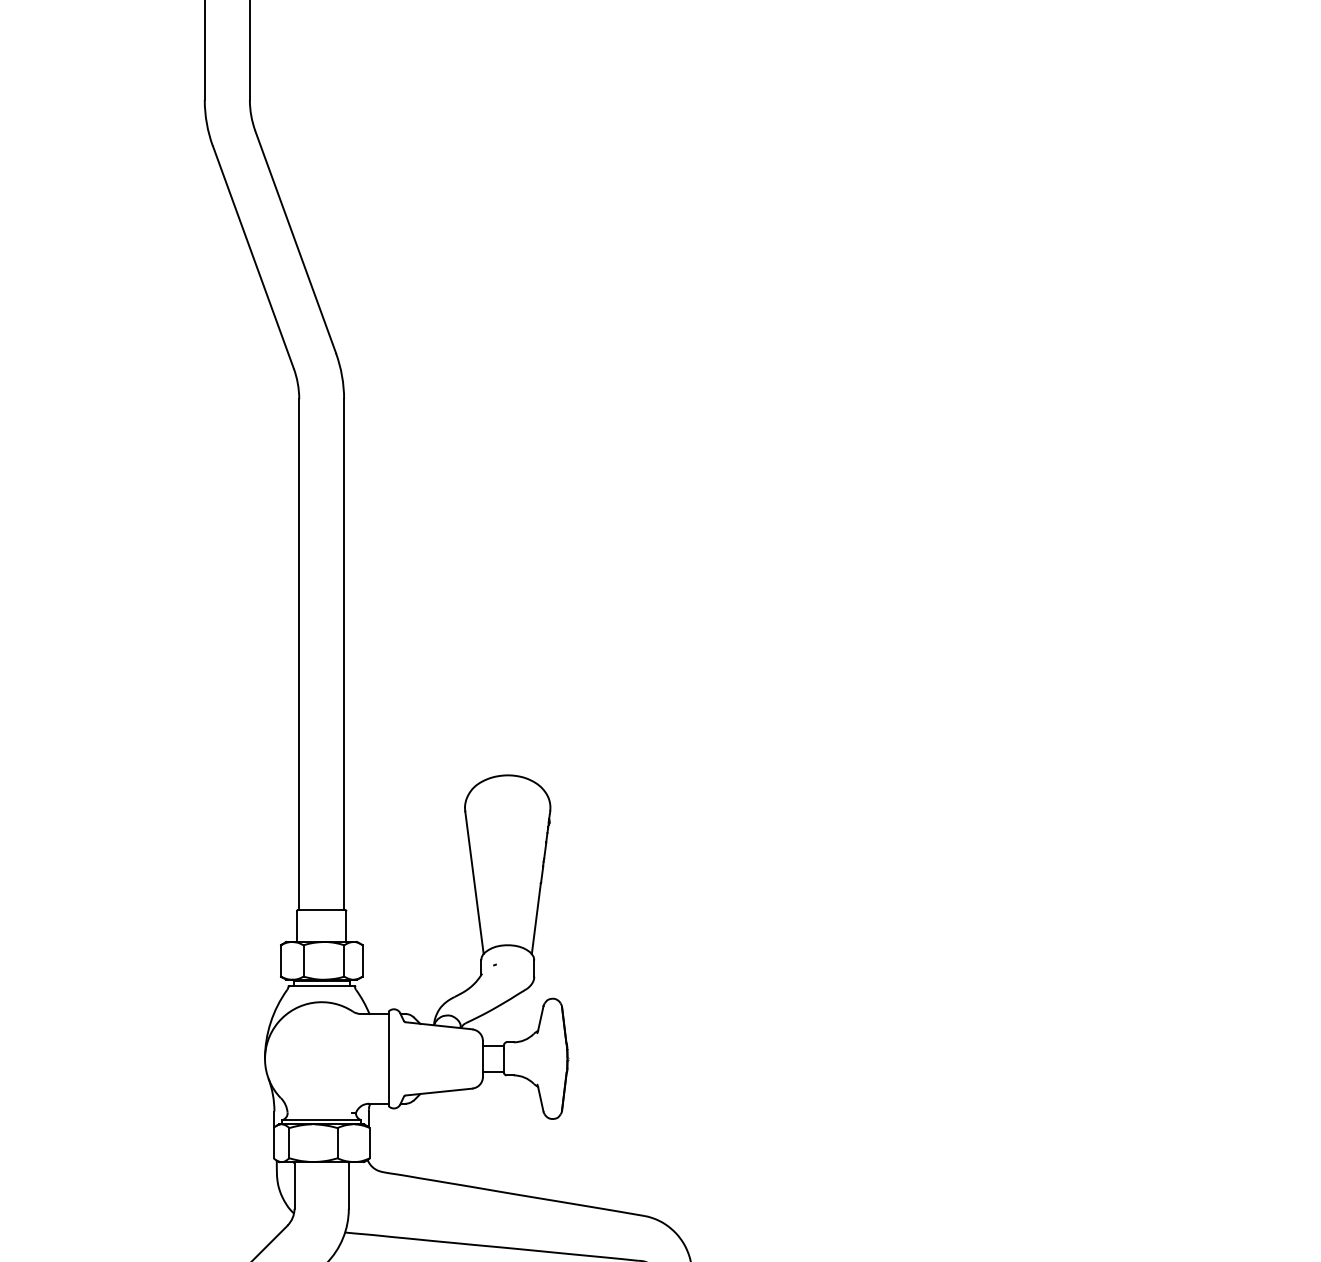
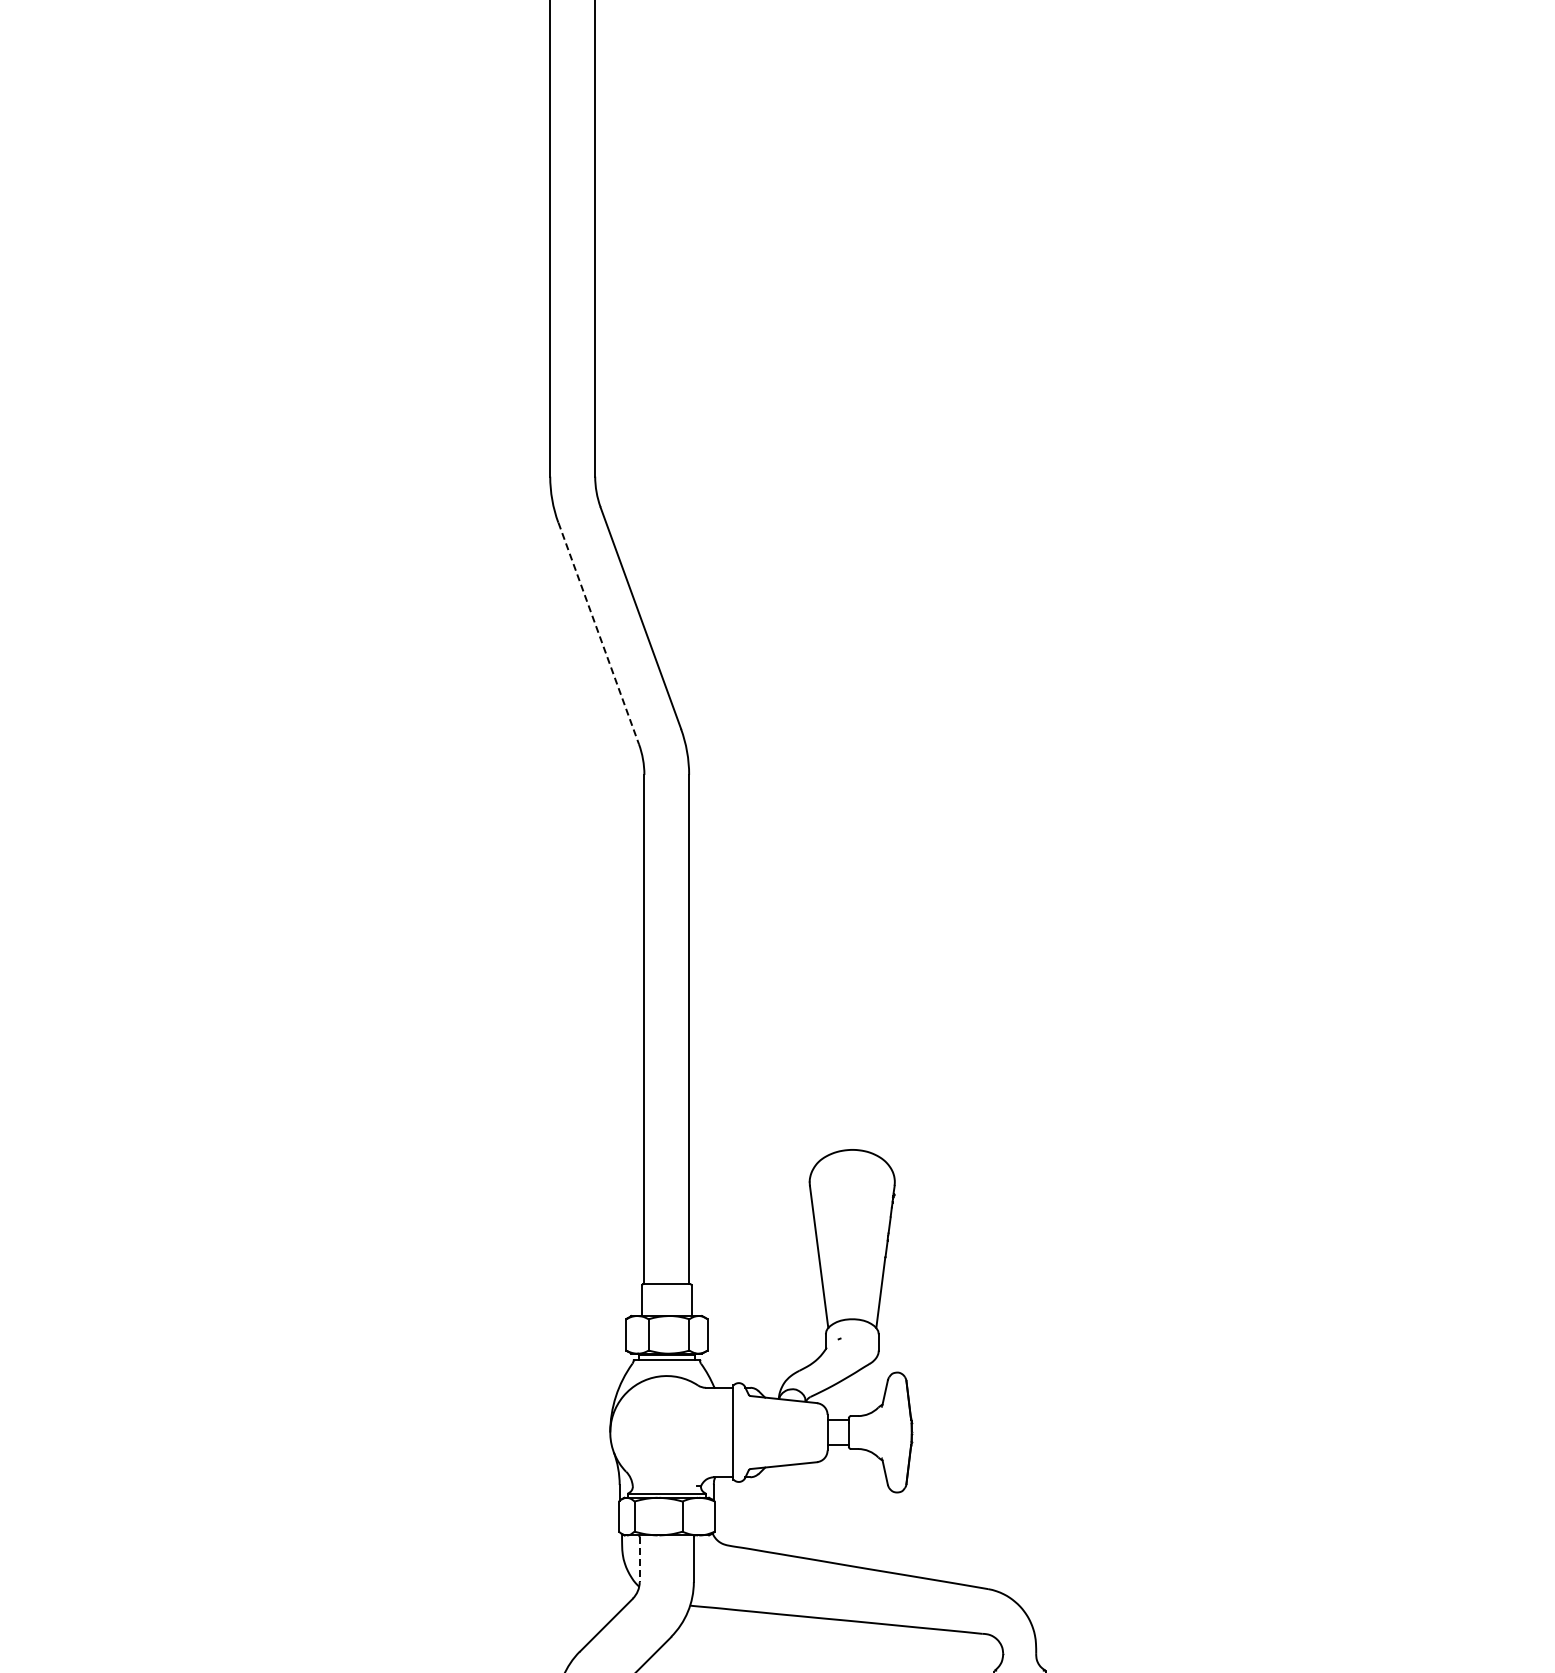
line: (253, 257) -> (598, 633), solid -> dashed
line: (294, 1187) -> (639, 1560), solid -> dashed

